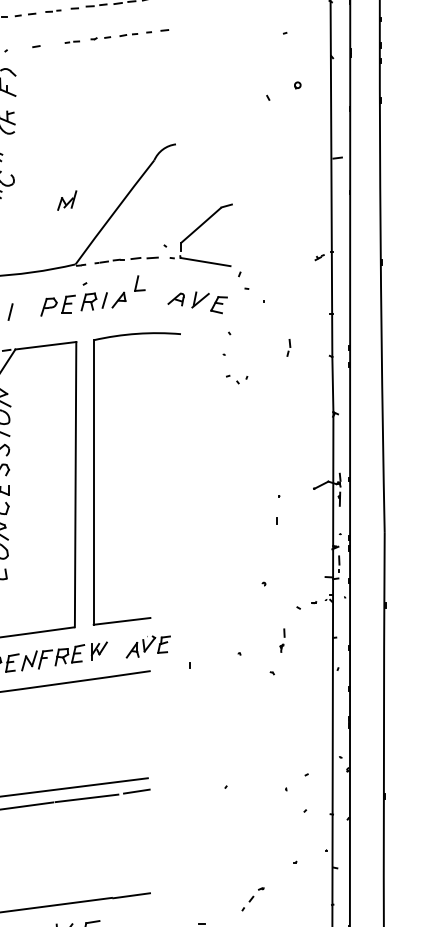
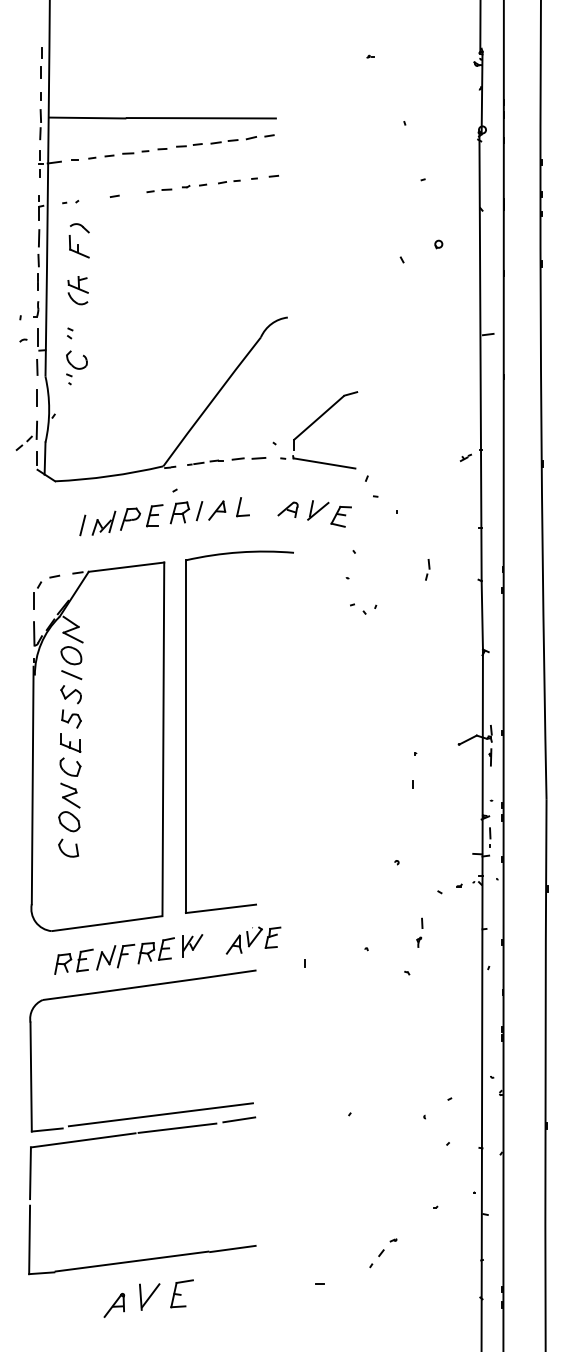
part: (53, 11) -> (135, 152), size x1.43
part: (72, 41) -> (159, 190), size x1.43
part: (66, 200) -> (103, 522), moved
part: (139, 283) -> (242, 507), moved

